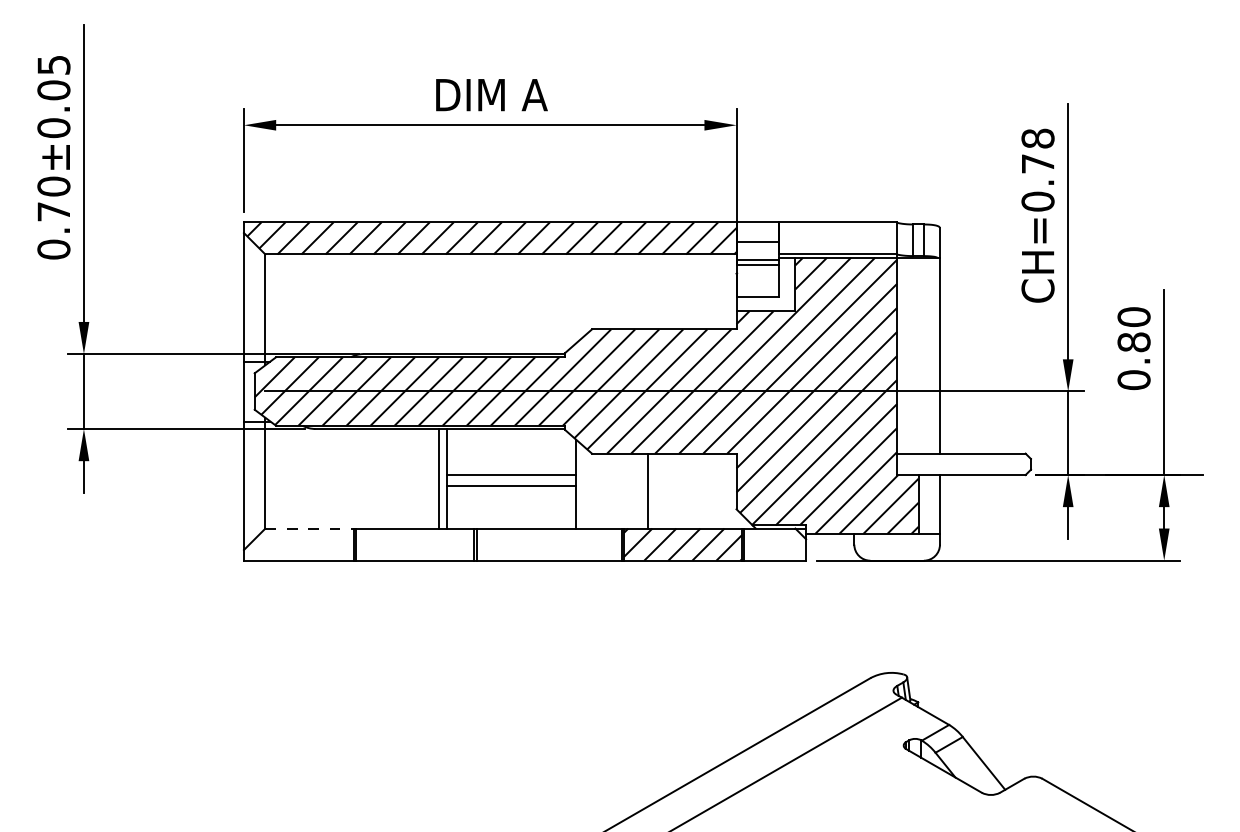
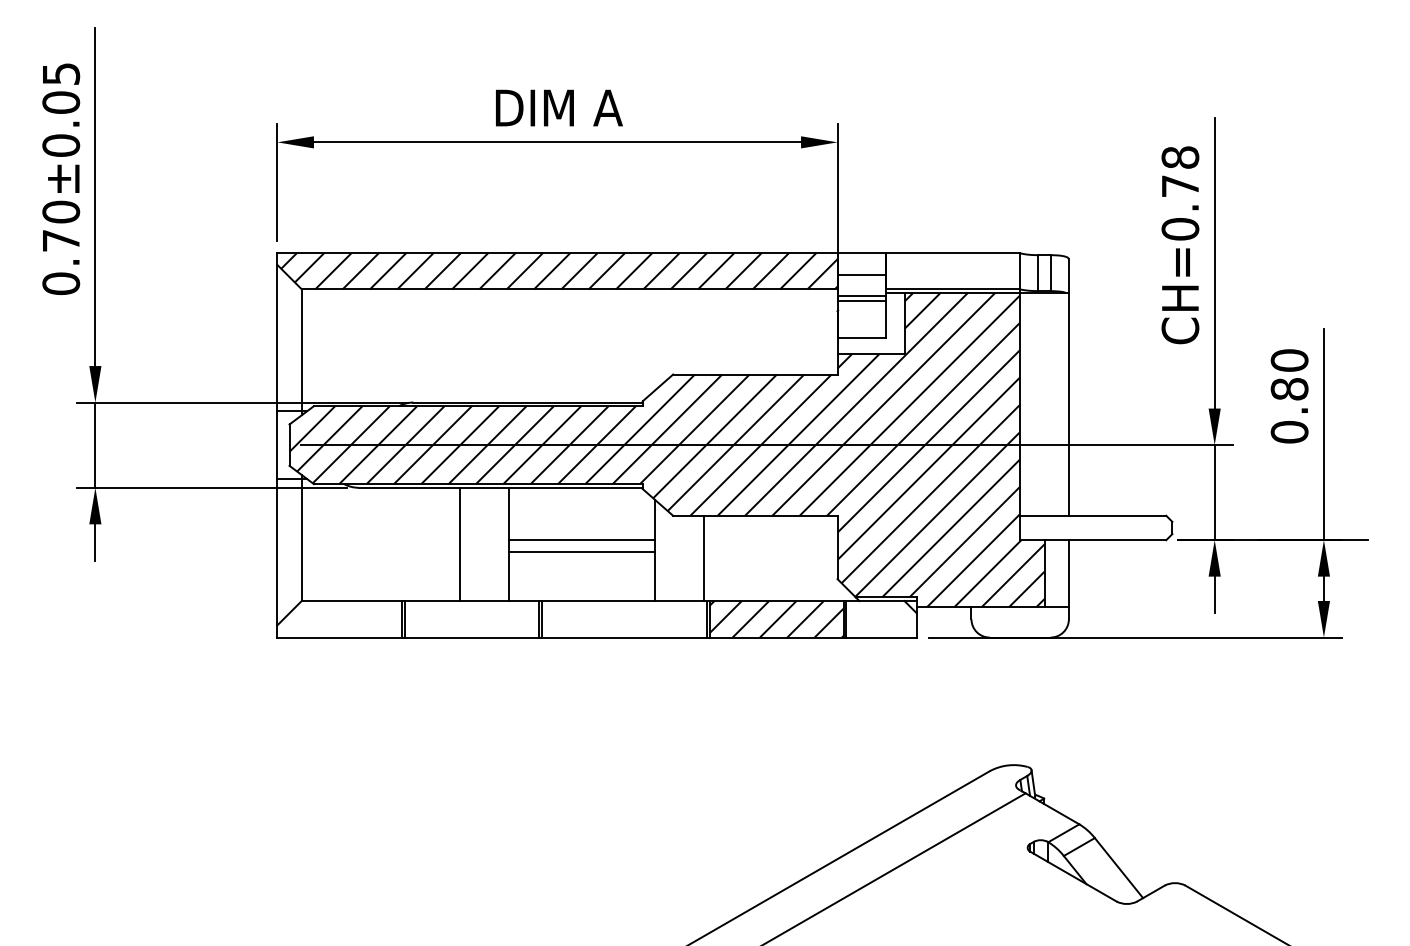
line: (439, 478) -> (460, 544), moved
line: (647, 491) -> (703, 558), moved
line: (310, 528) -> (352, 601), dashed -> solid

